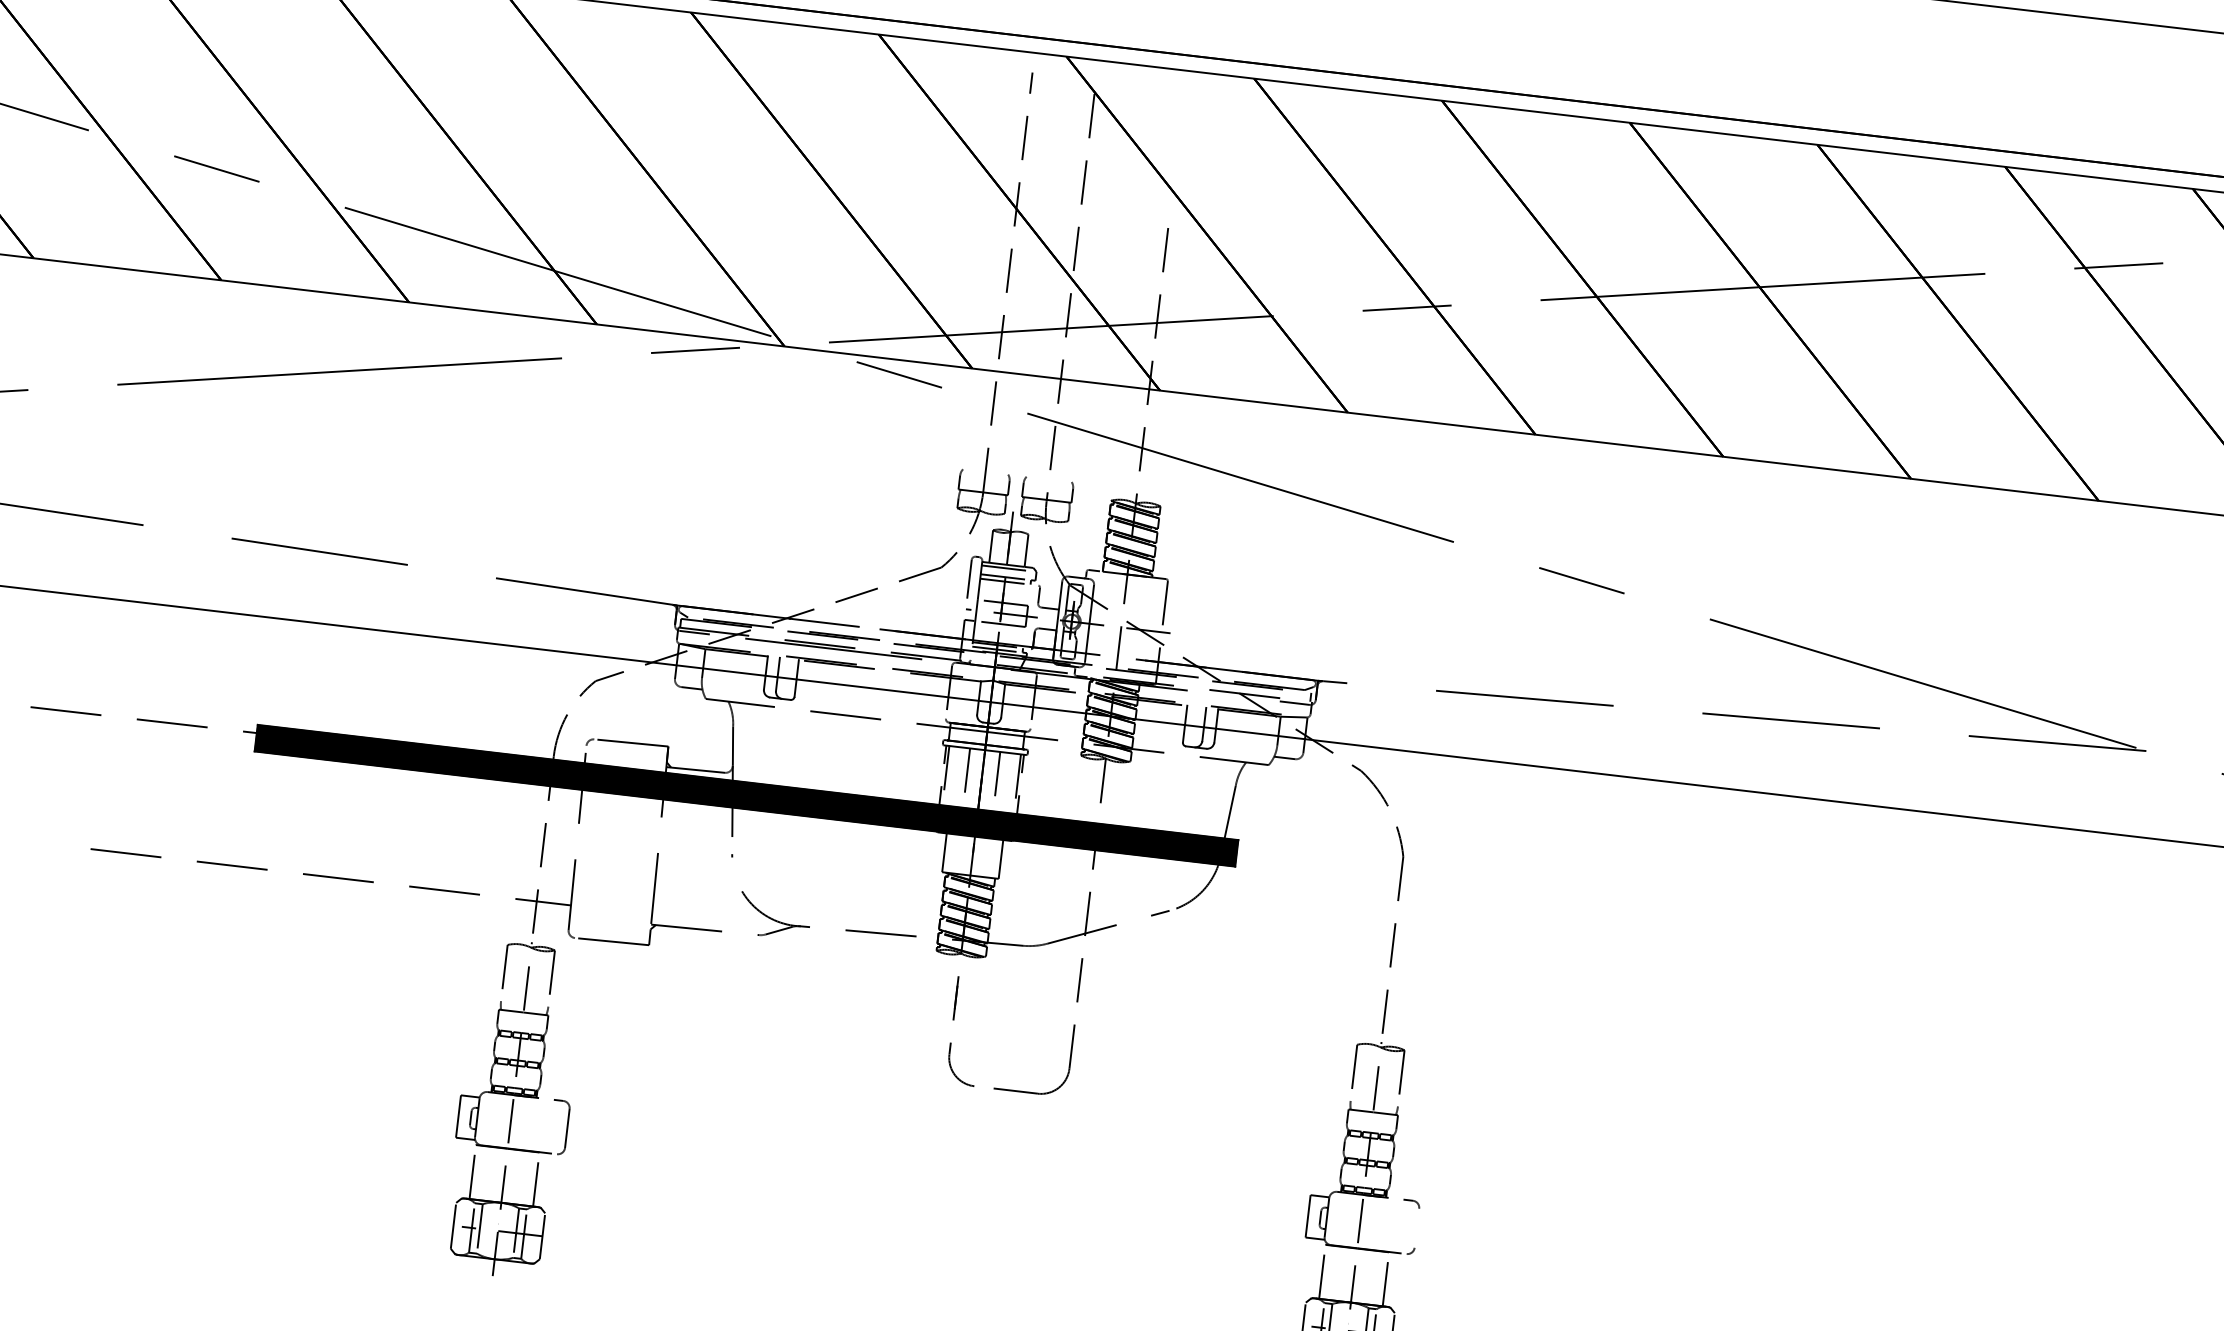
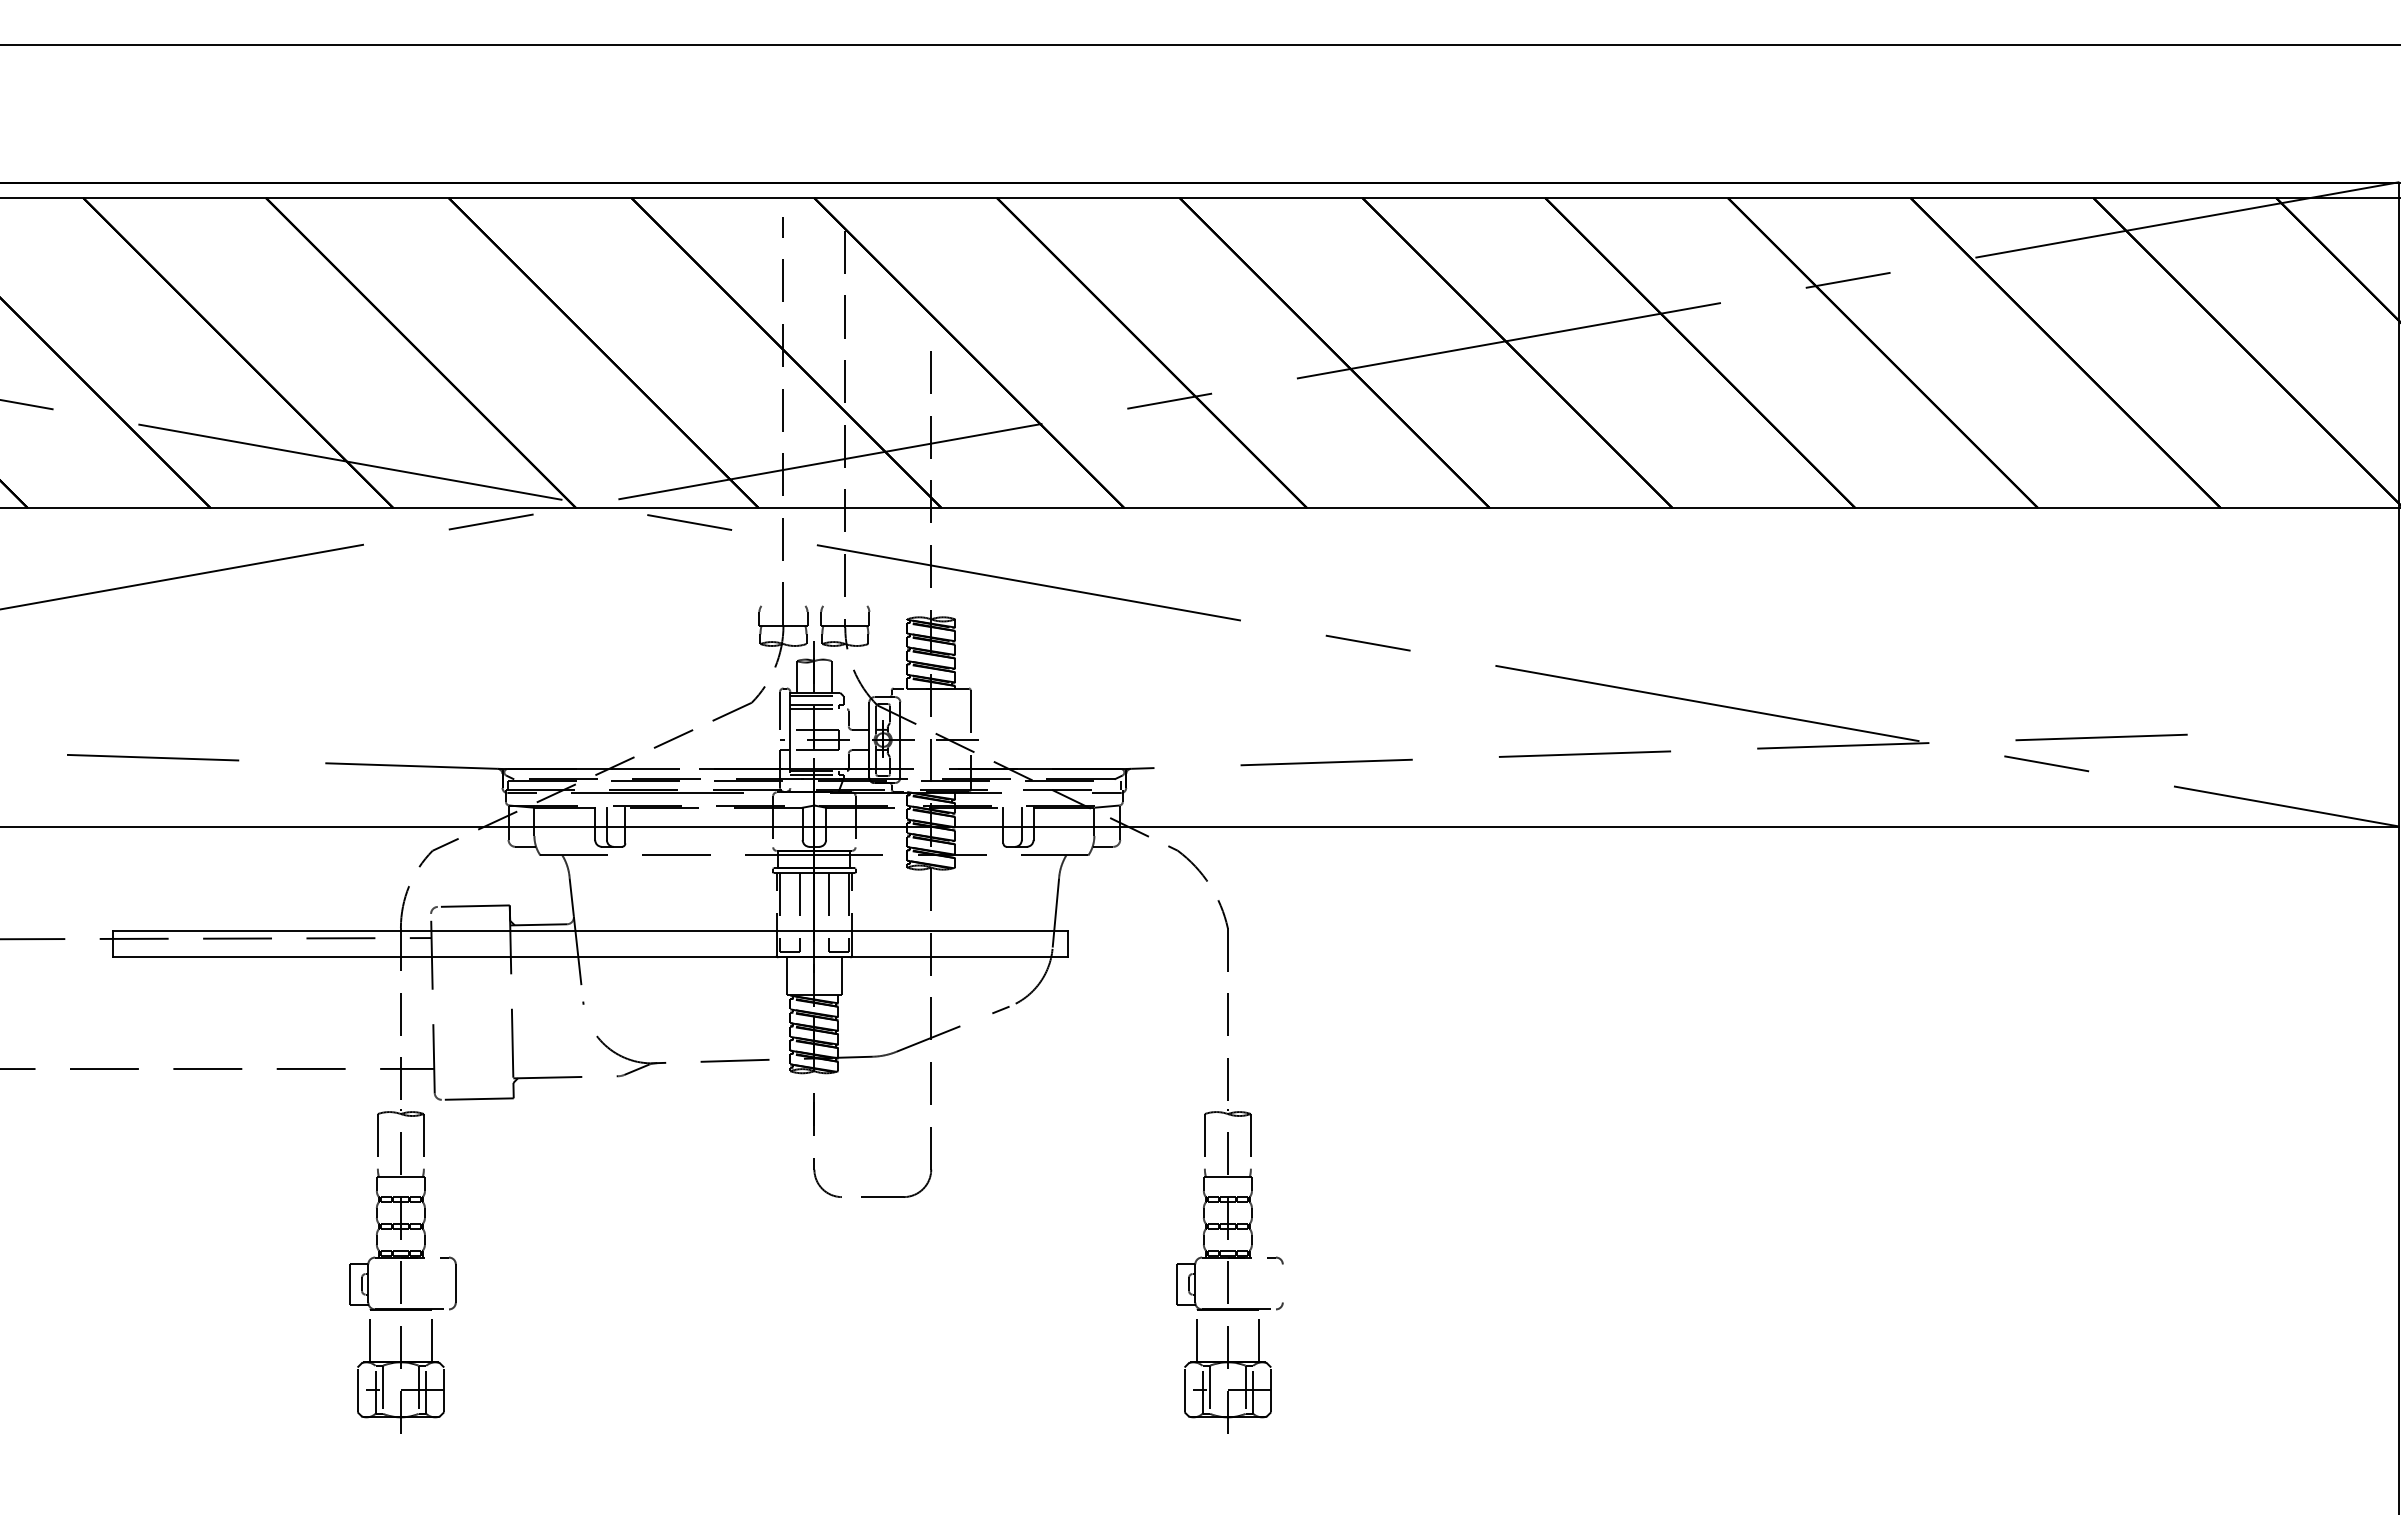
hatch: (746, 795) -> (590, 943), removed

